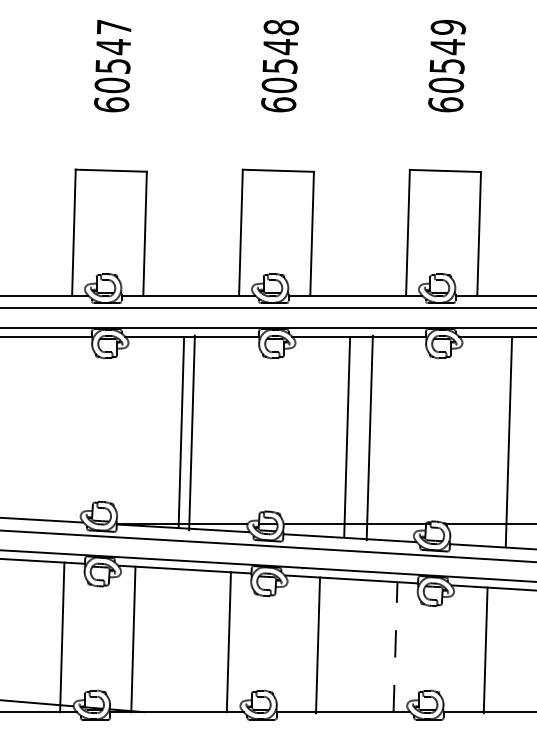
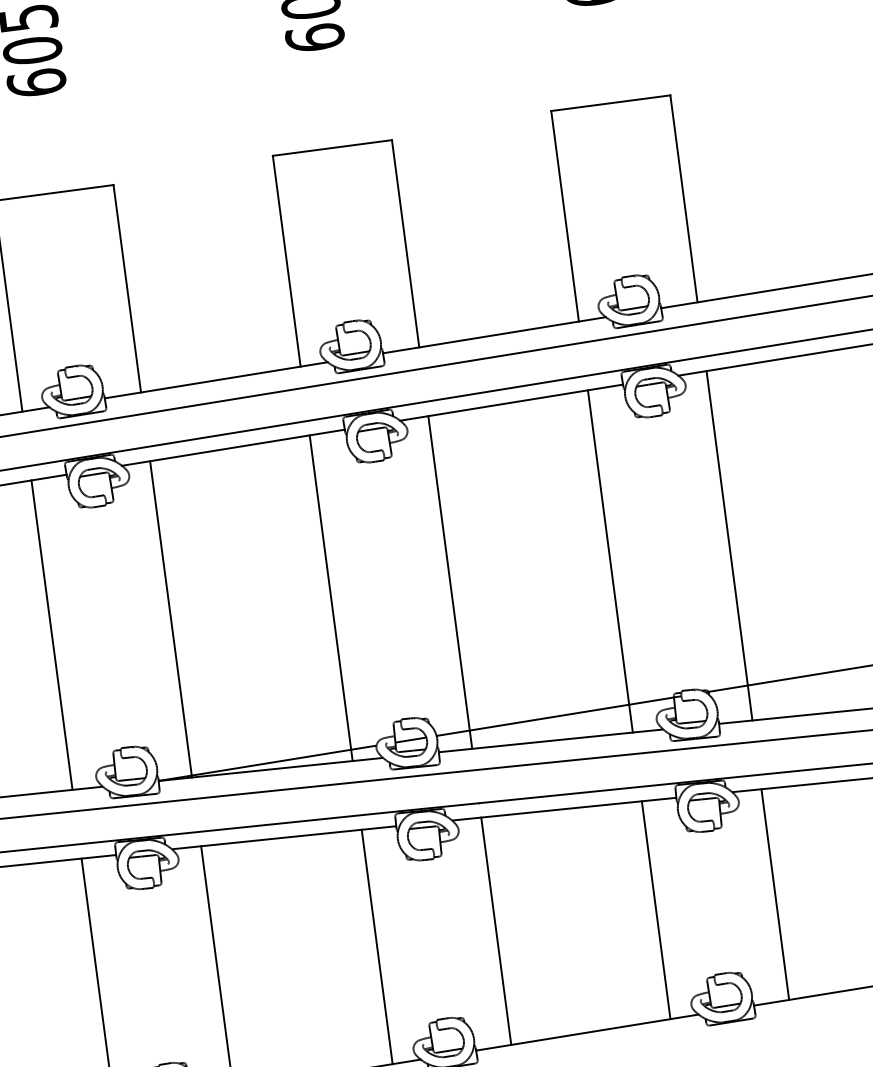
line: (67, 428) -> (50, 634), added
line: (181, 431) -> (171, 618), moved
line: (191, 432) -> (330, 597), moved
line: (347, 436) -> (450, 581), moved
line: (369, 437) -> (609, 560), moved
line: (508, 441) -> (728, 545), moved
line: (318, 645) -> (497, 931), moved
line: (395, 646) -> (655, 909), dashed -> solid
line: (485, 650) -> (775, 894), moved

